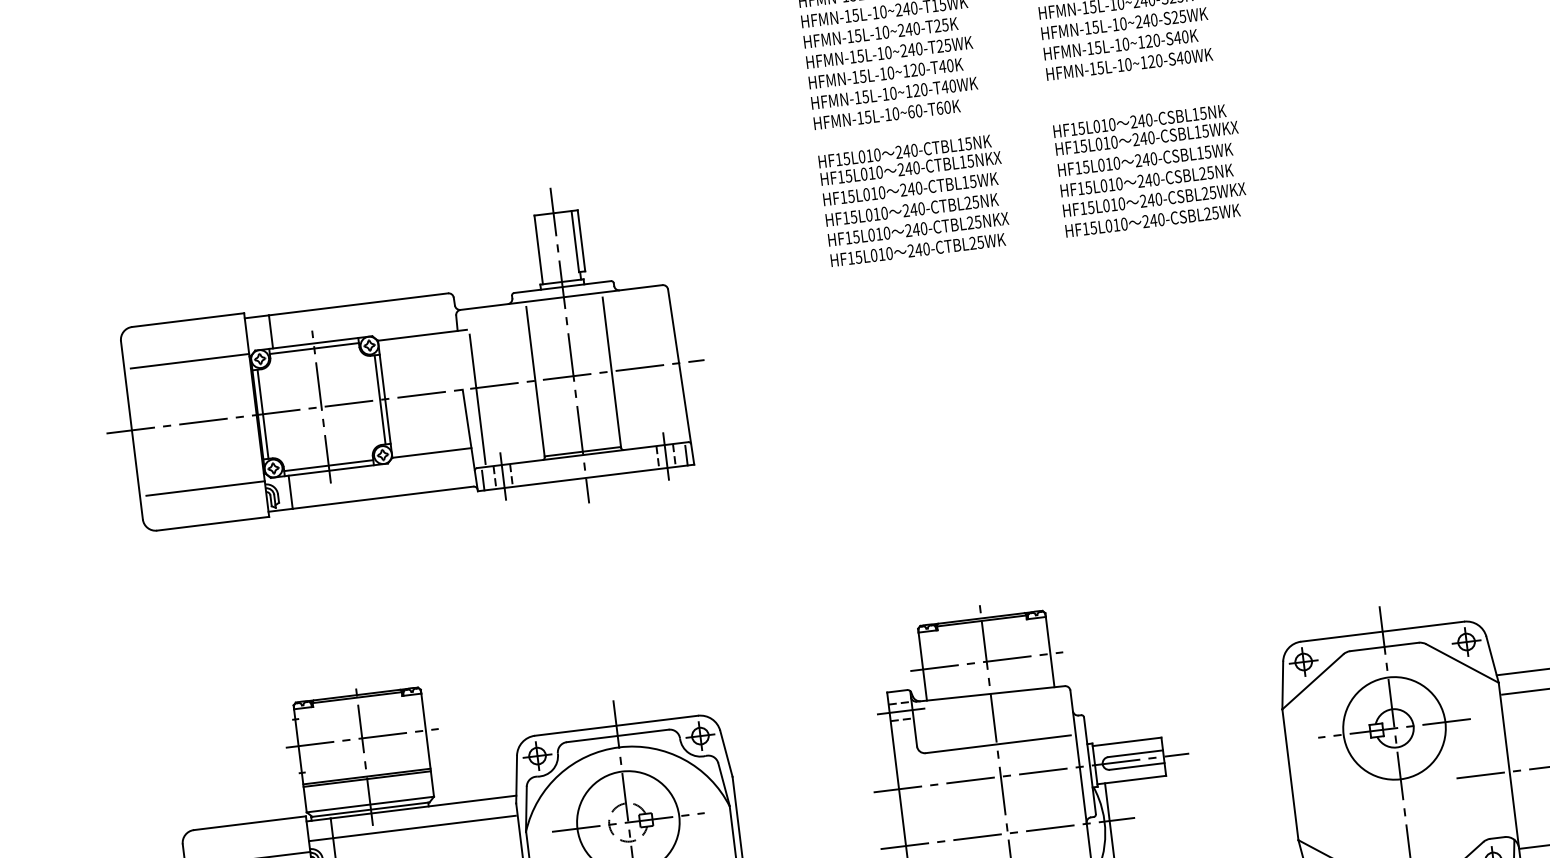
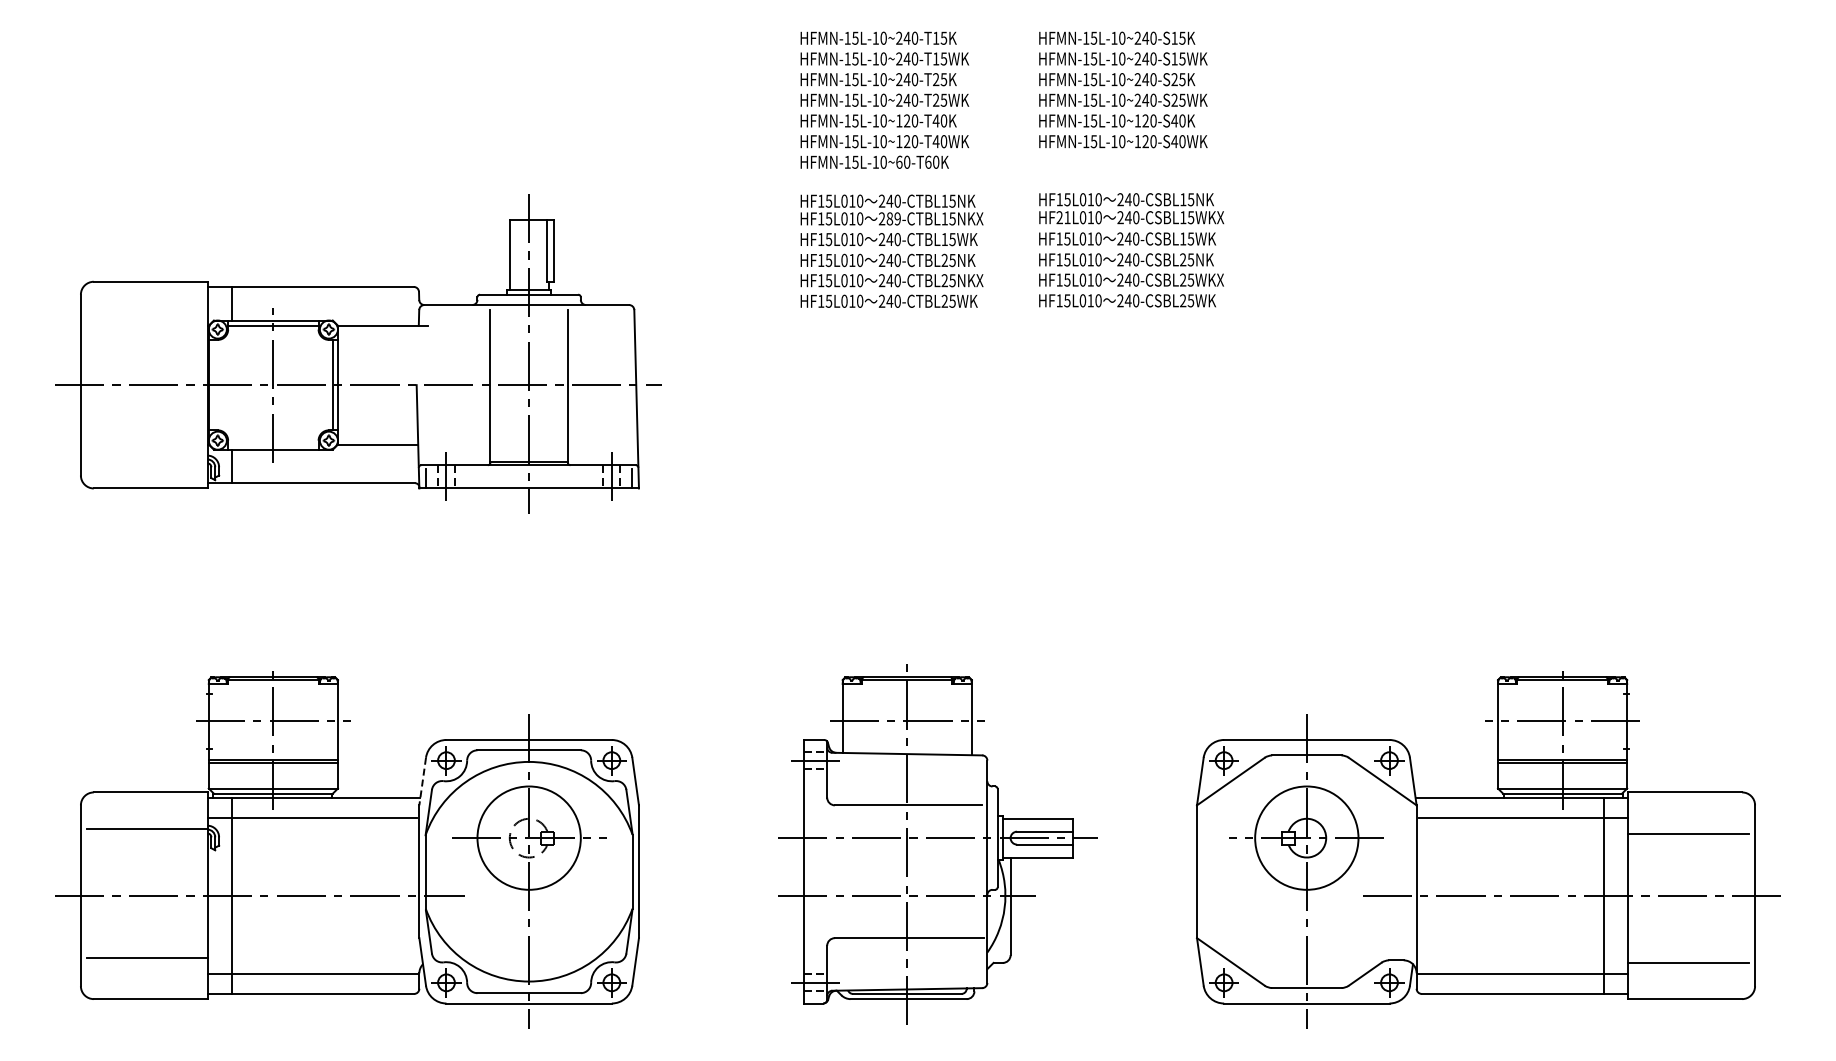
text: (1079, 146) -> (1063, 217), HF15L010 -> HF21L010
text: (912, 167) -> (893, 218), 240-CTBL15NKX -> 289-CTBL15NKX
line: (190, 361) -> (147, 323), removed
line: (477, 399) -> (430, 396), removed
line: (262, 413) -> (213, 384), removed
line: (328, 465) -> (273, 444), removed
line: (205, 488) -> (147, 452), removed
line: (516, 780) -> (422, 782), solid -> dashed

